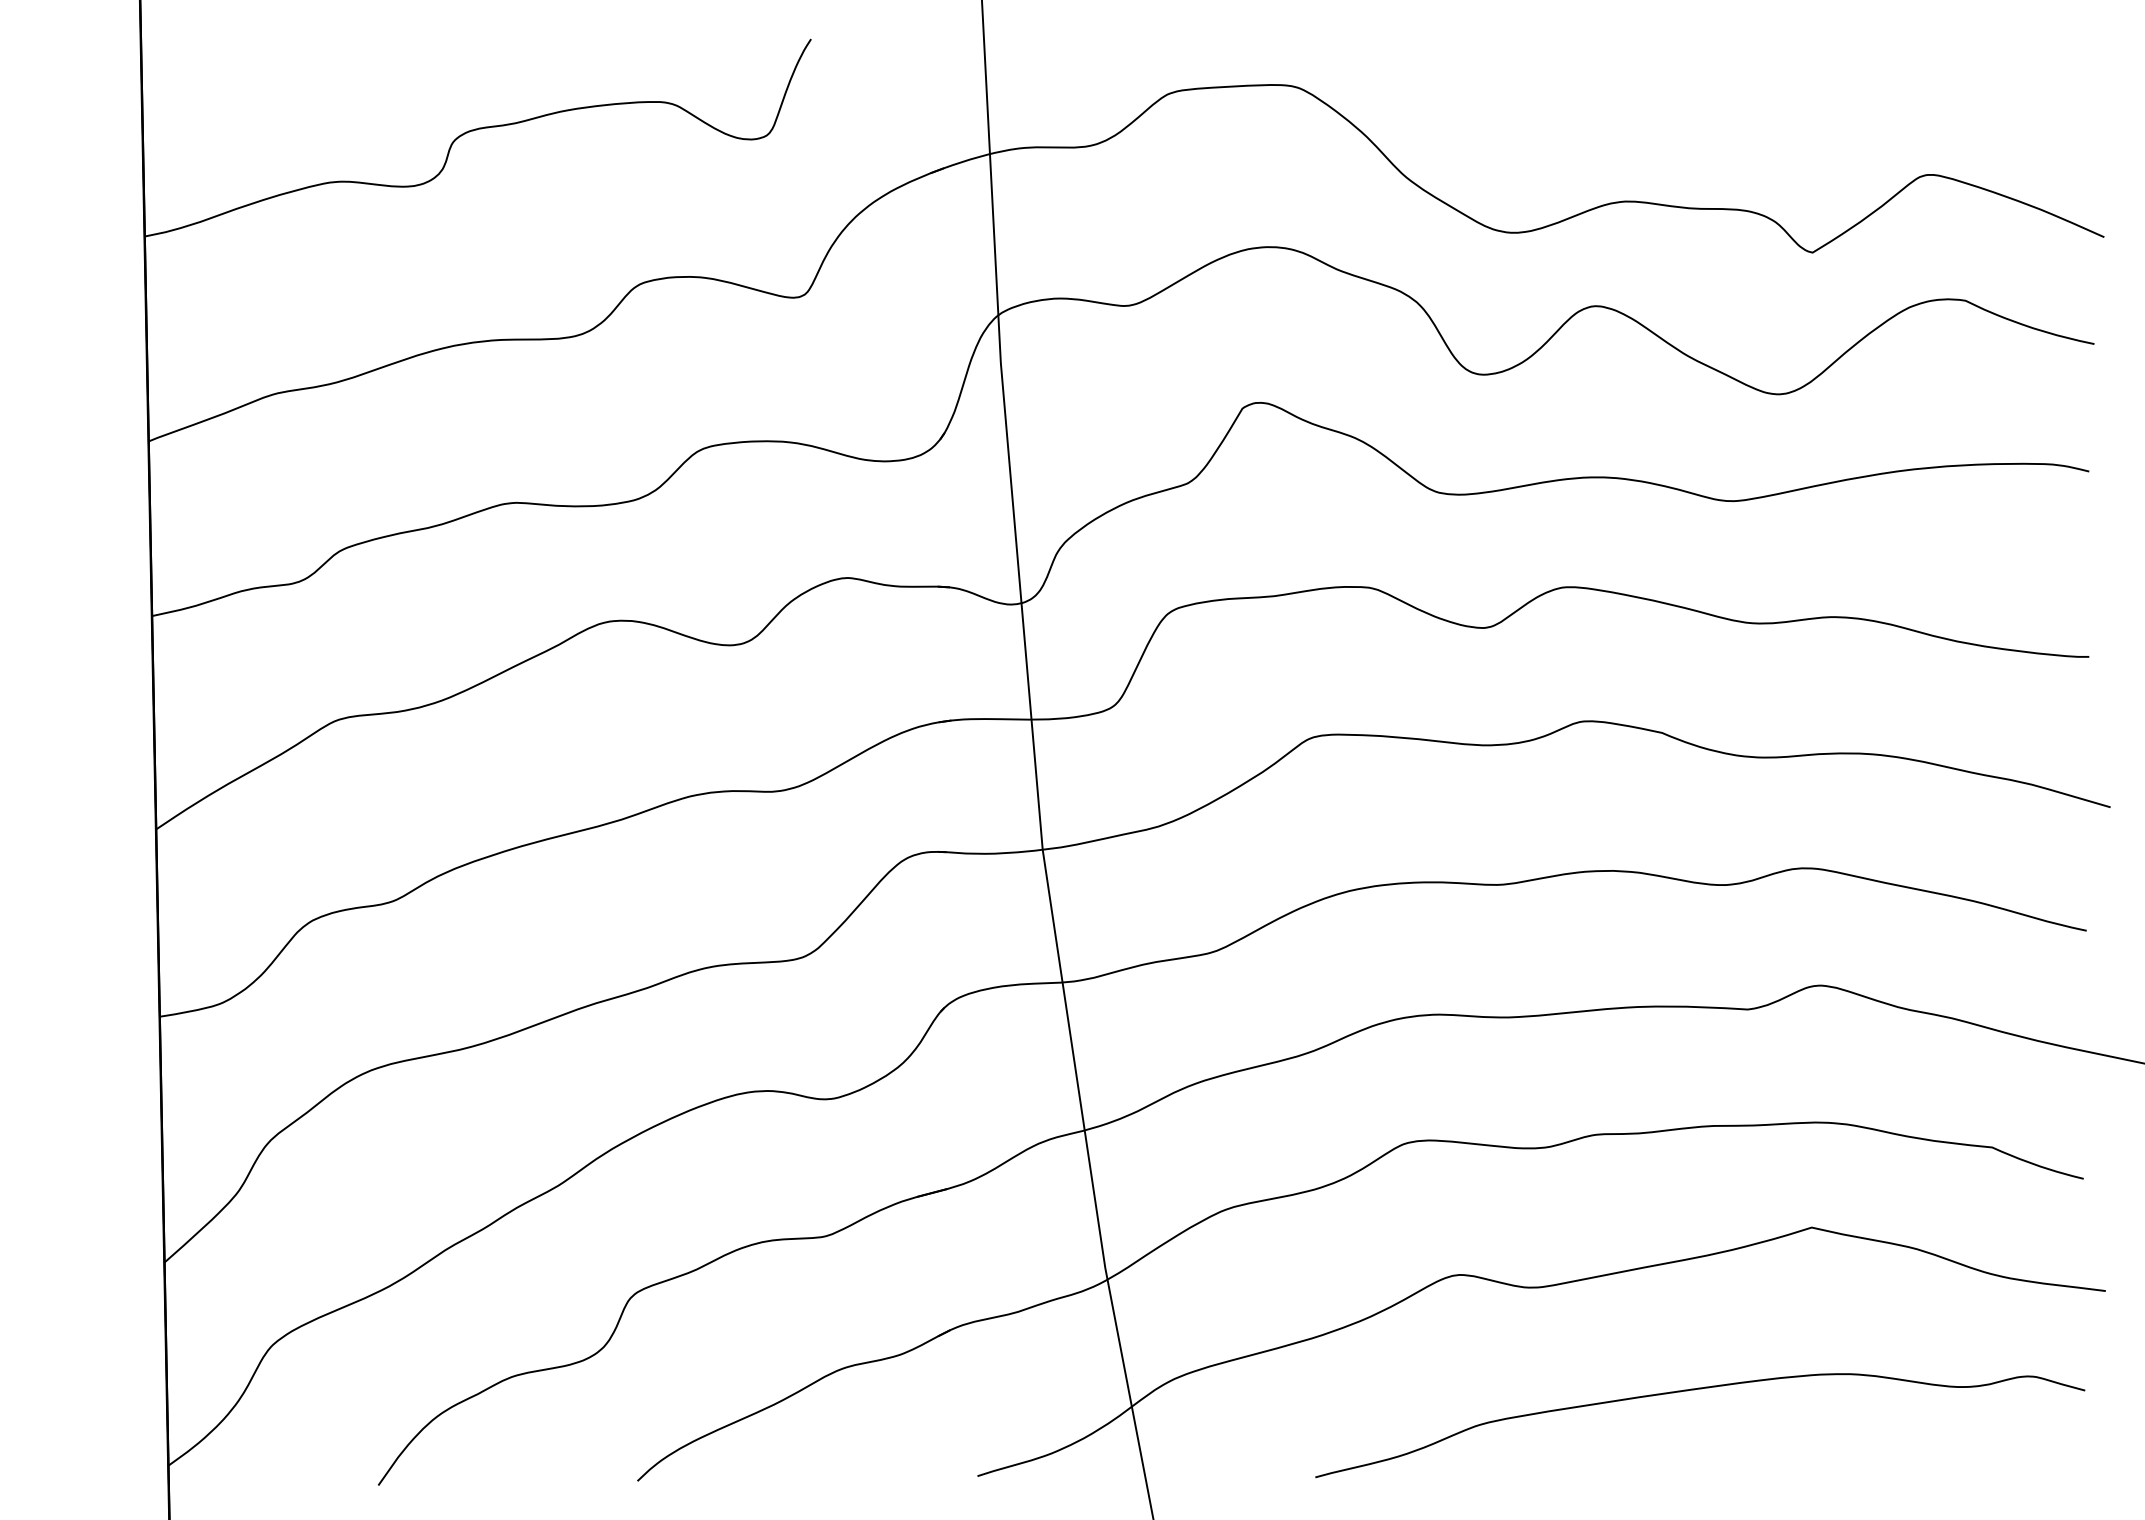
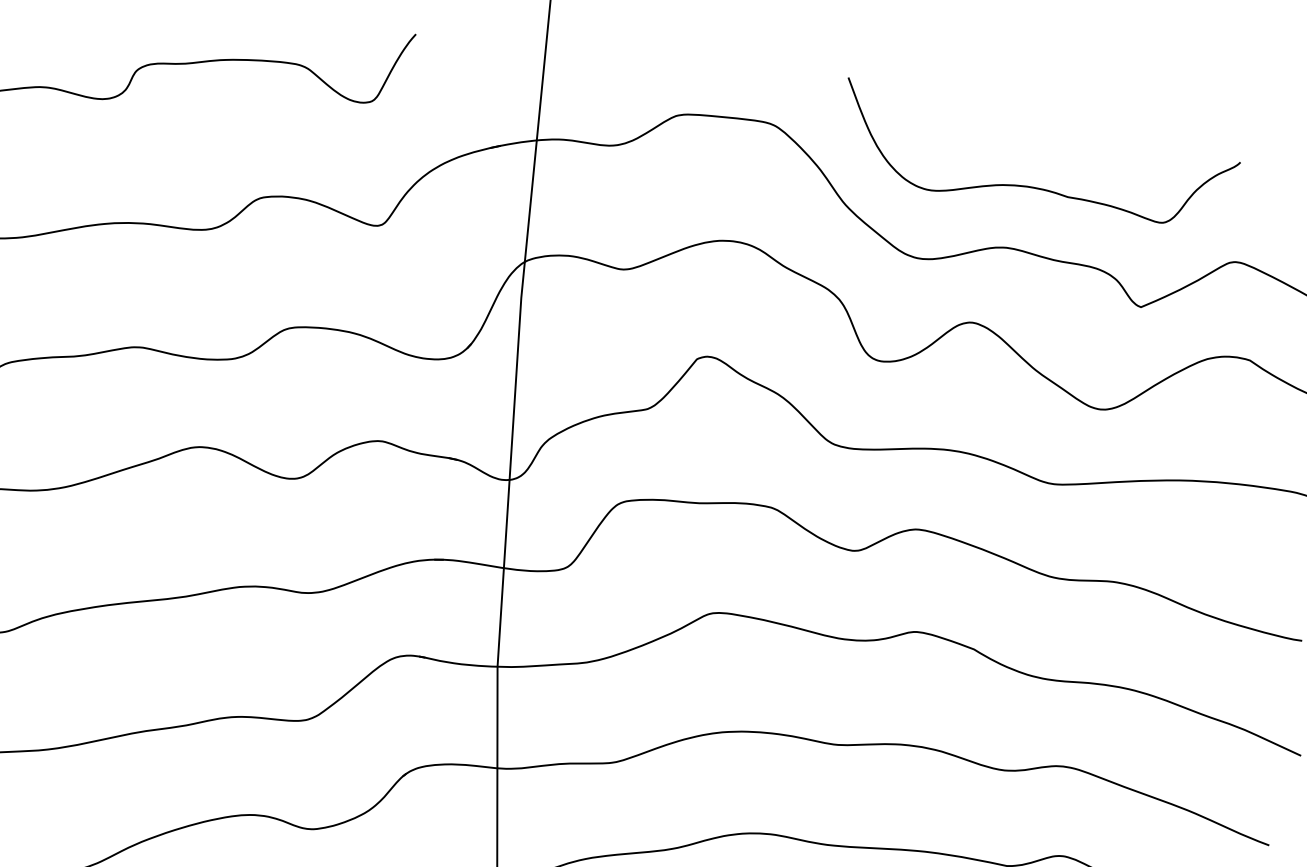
curve: (1649, 116) -> (1034, 186), added

